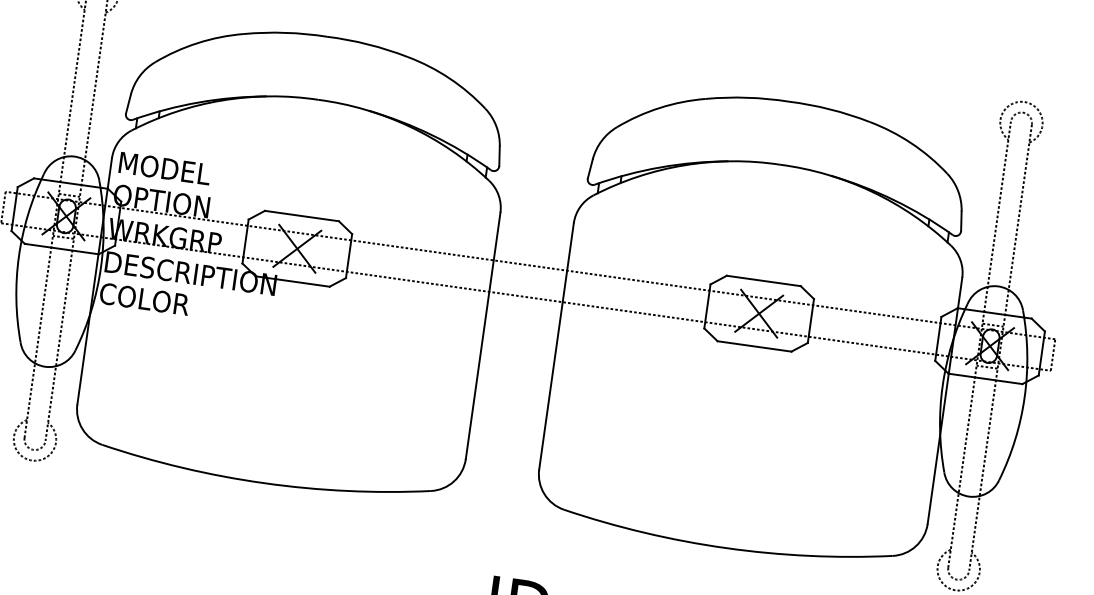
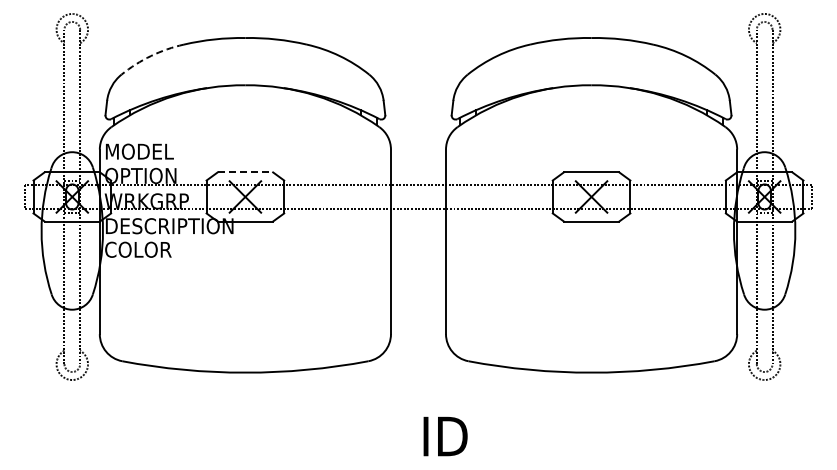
arc: (198, 43) -> (151, 56), solid -> dashed
line: (302, 216) -> (245, 172), solid -> dashed

